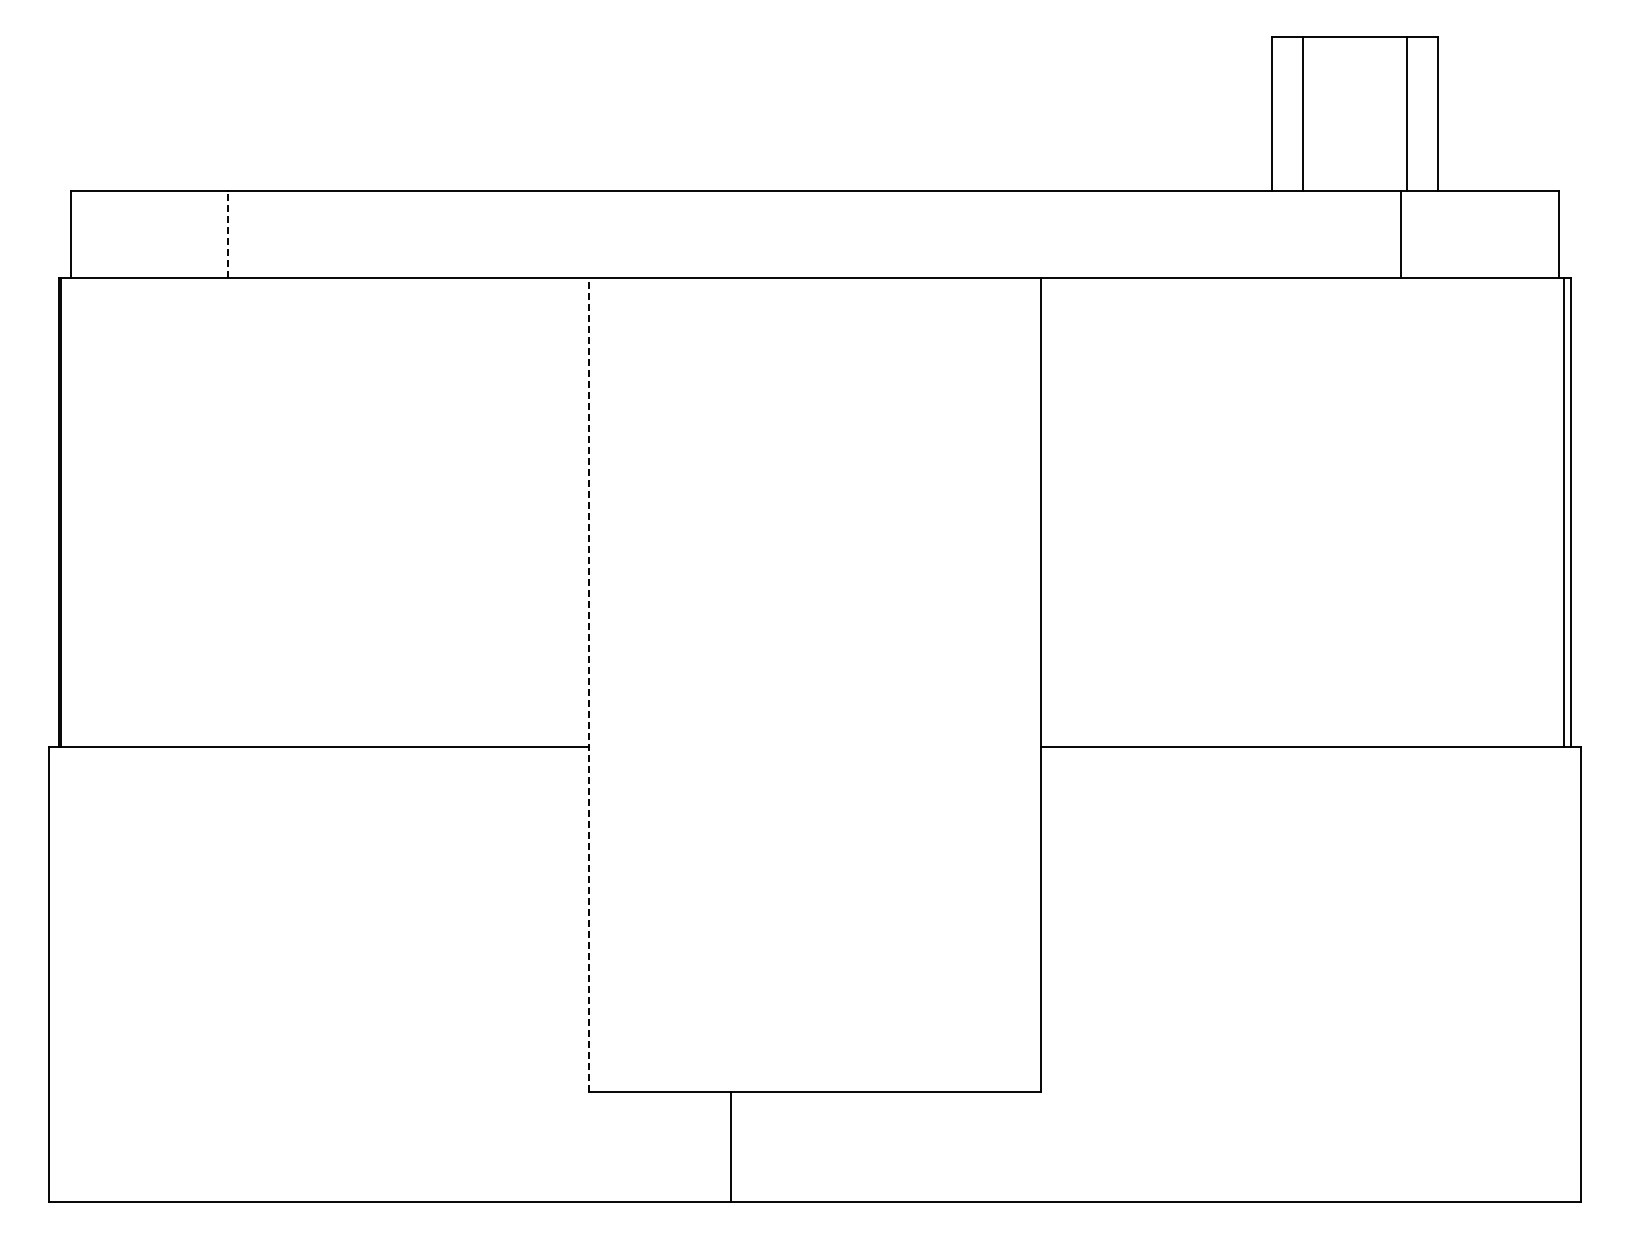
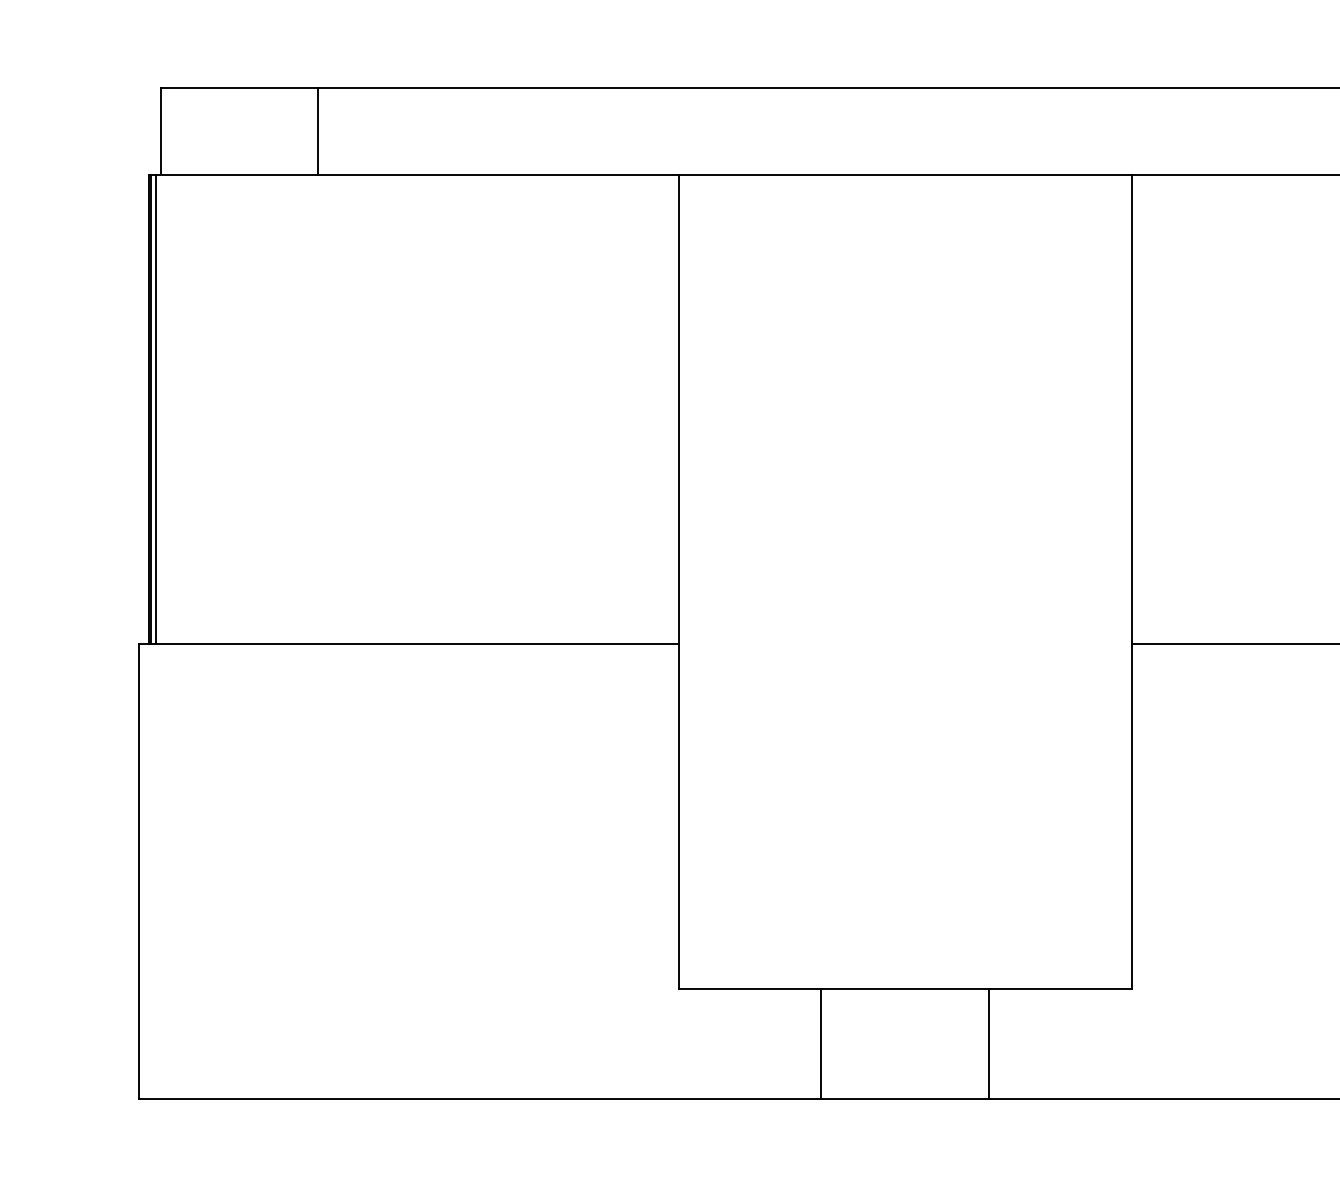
line: (227, 234) -> (317, 131), dashed -> solid
line: (65, 512) -> (155, 409), added
line: (588, 684) -> (678, 581), dashed -> solid
line: (899, 1146) -> (989, 1043), added

